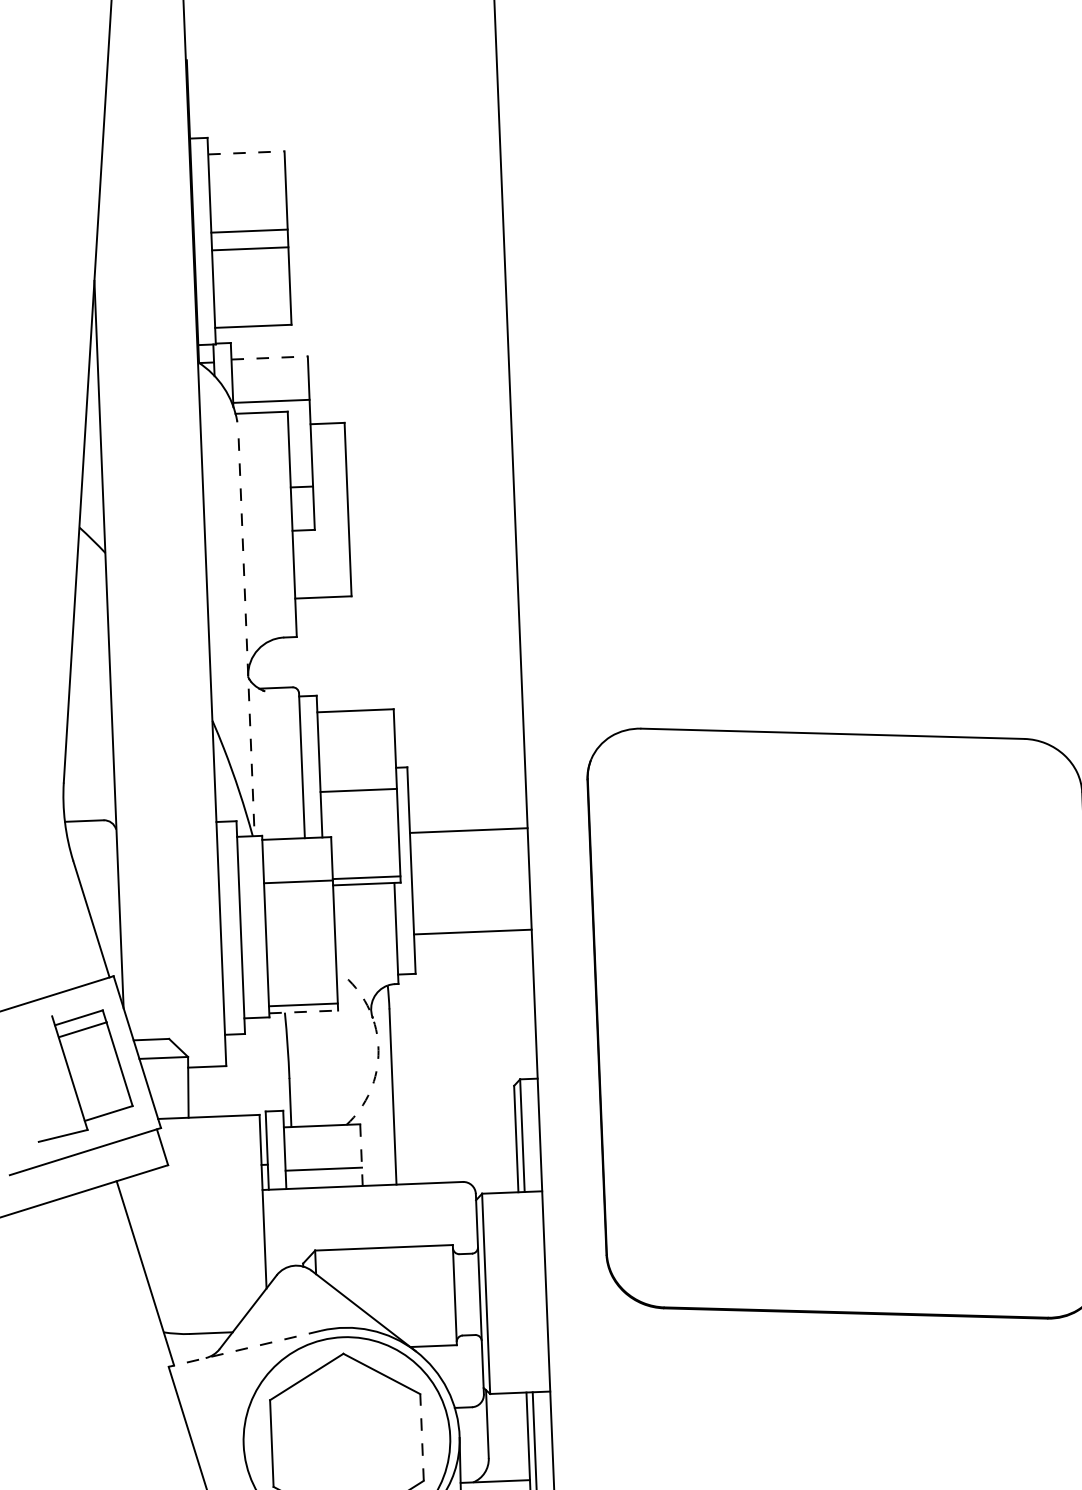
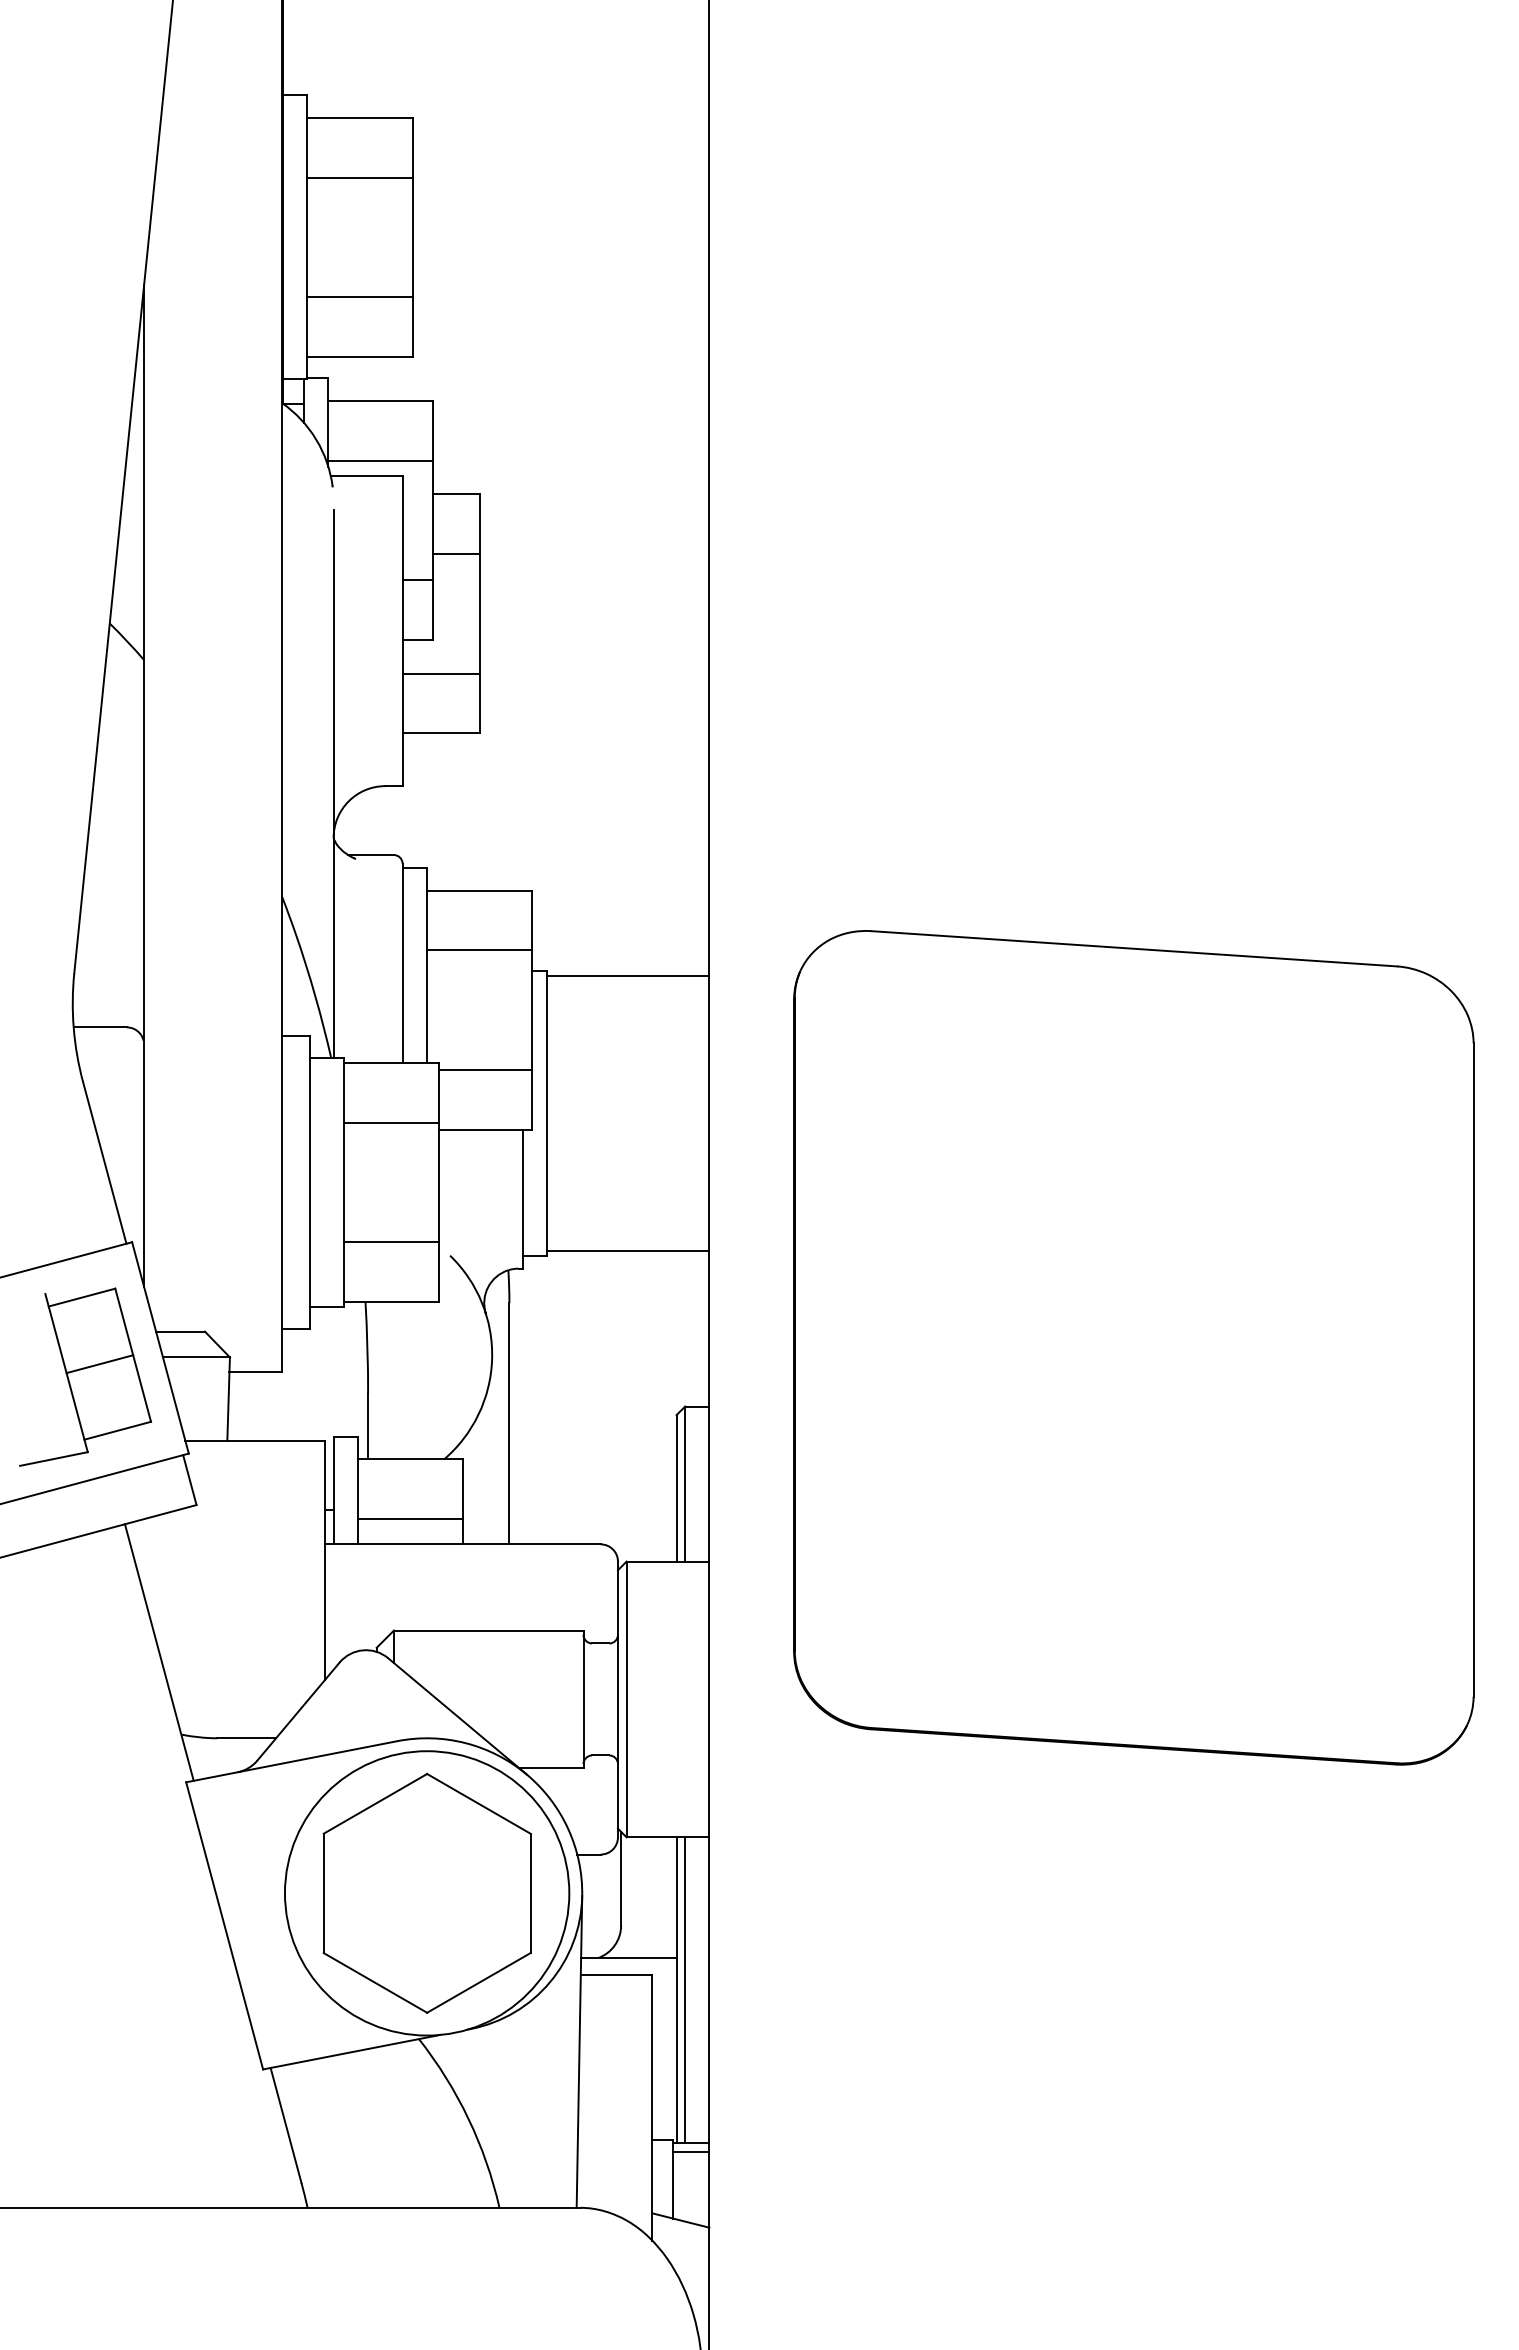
line: (246, 152) -> (360, 117), dashed -> solid
line: (249, 231) -> (359, 177), moved
line: (249, 248) -> (359, 296), moved
line: (269, 358) -> (380, 401), dashed -> solid
line: (329, 467) -> (456, 554), added
line: (321, 554) -> (441, 673), added
line: (246, 637) -> (333, 783), dashed -> solid
line: (358, 790) -> (478, 950), moved
line: (468, 830) -> (628, 975), moved
line: (366, 877) -> (484, 1069), moved
line: (473, 932) -> (628, 1251), moved
line: (302, 1005) -> (390, 1242), moved
line: (303, 1011) -> (391, 1301), dashed -> solid
line: (82, 1029) -> (99, 1364), moved
arc: (378, 1050) -> (492, 1359), dashed -> solid
line: (361, 1155) -> (462, 1502), dashed -> solid
line: (244, 1348) -> (291, 1761), dashed -> solid
line: (422, 1437) -> (530, 1893), dashed -> solid

